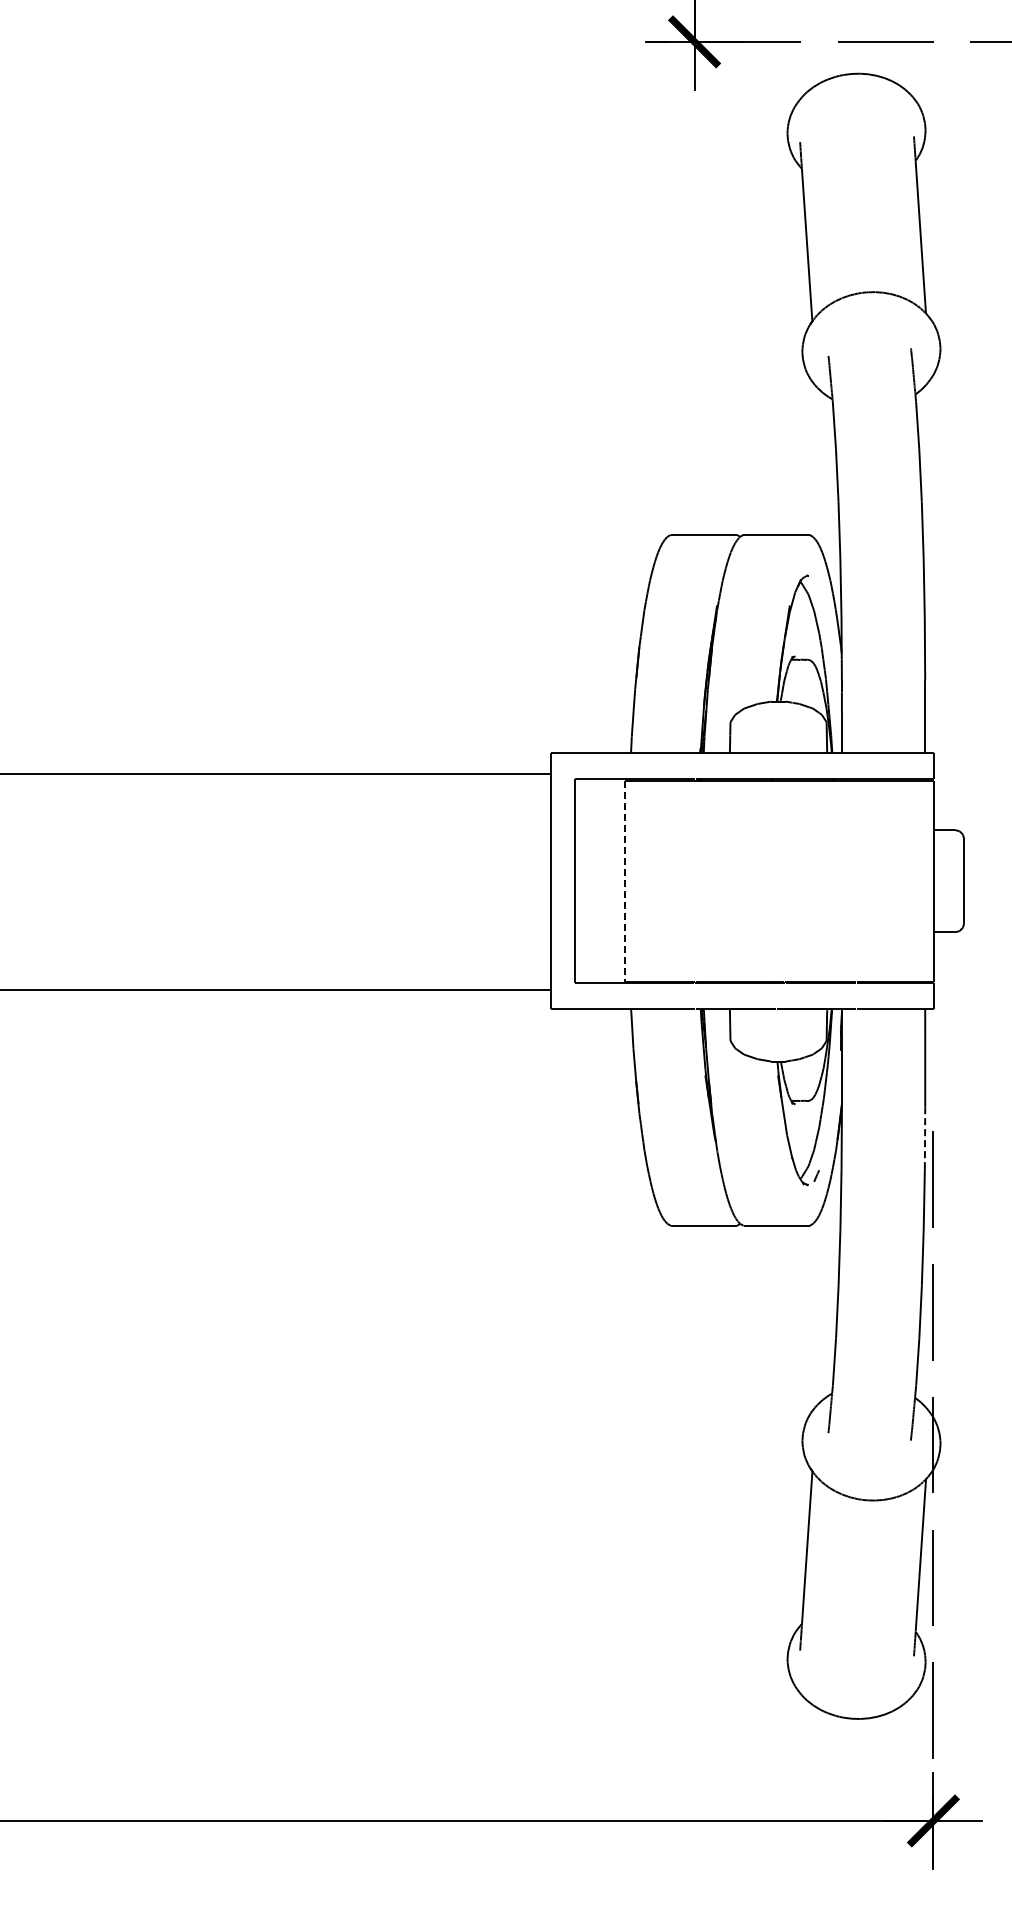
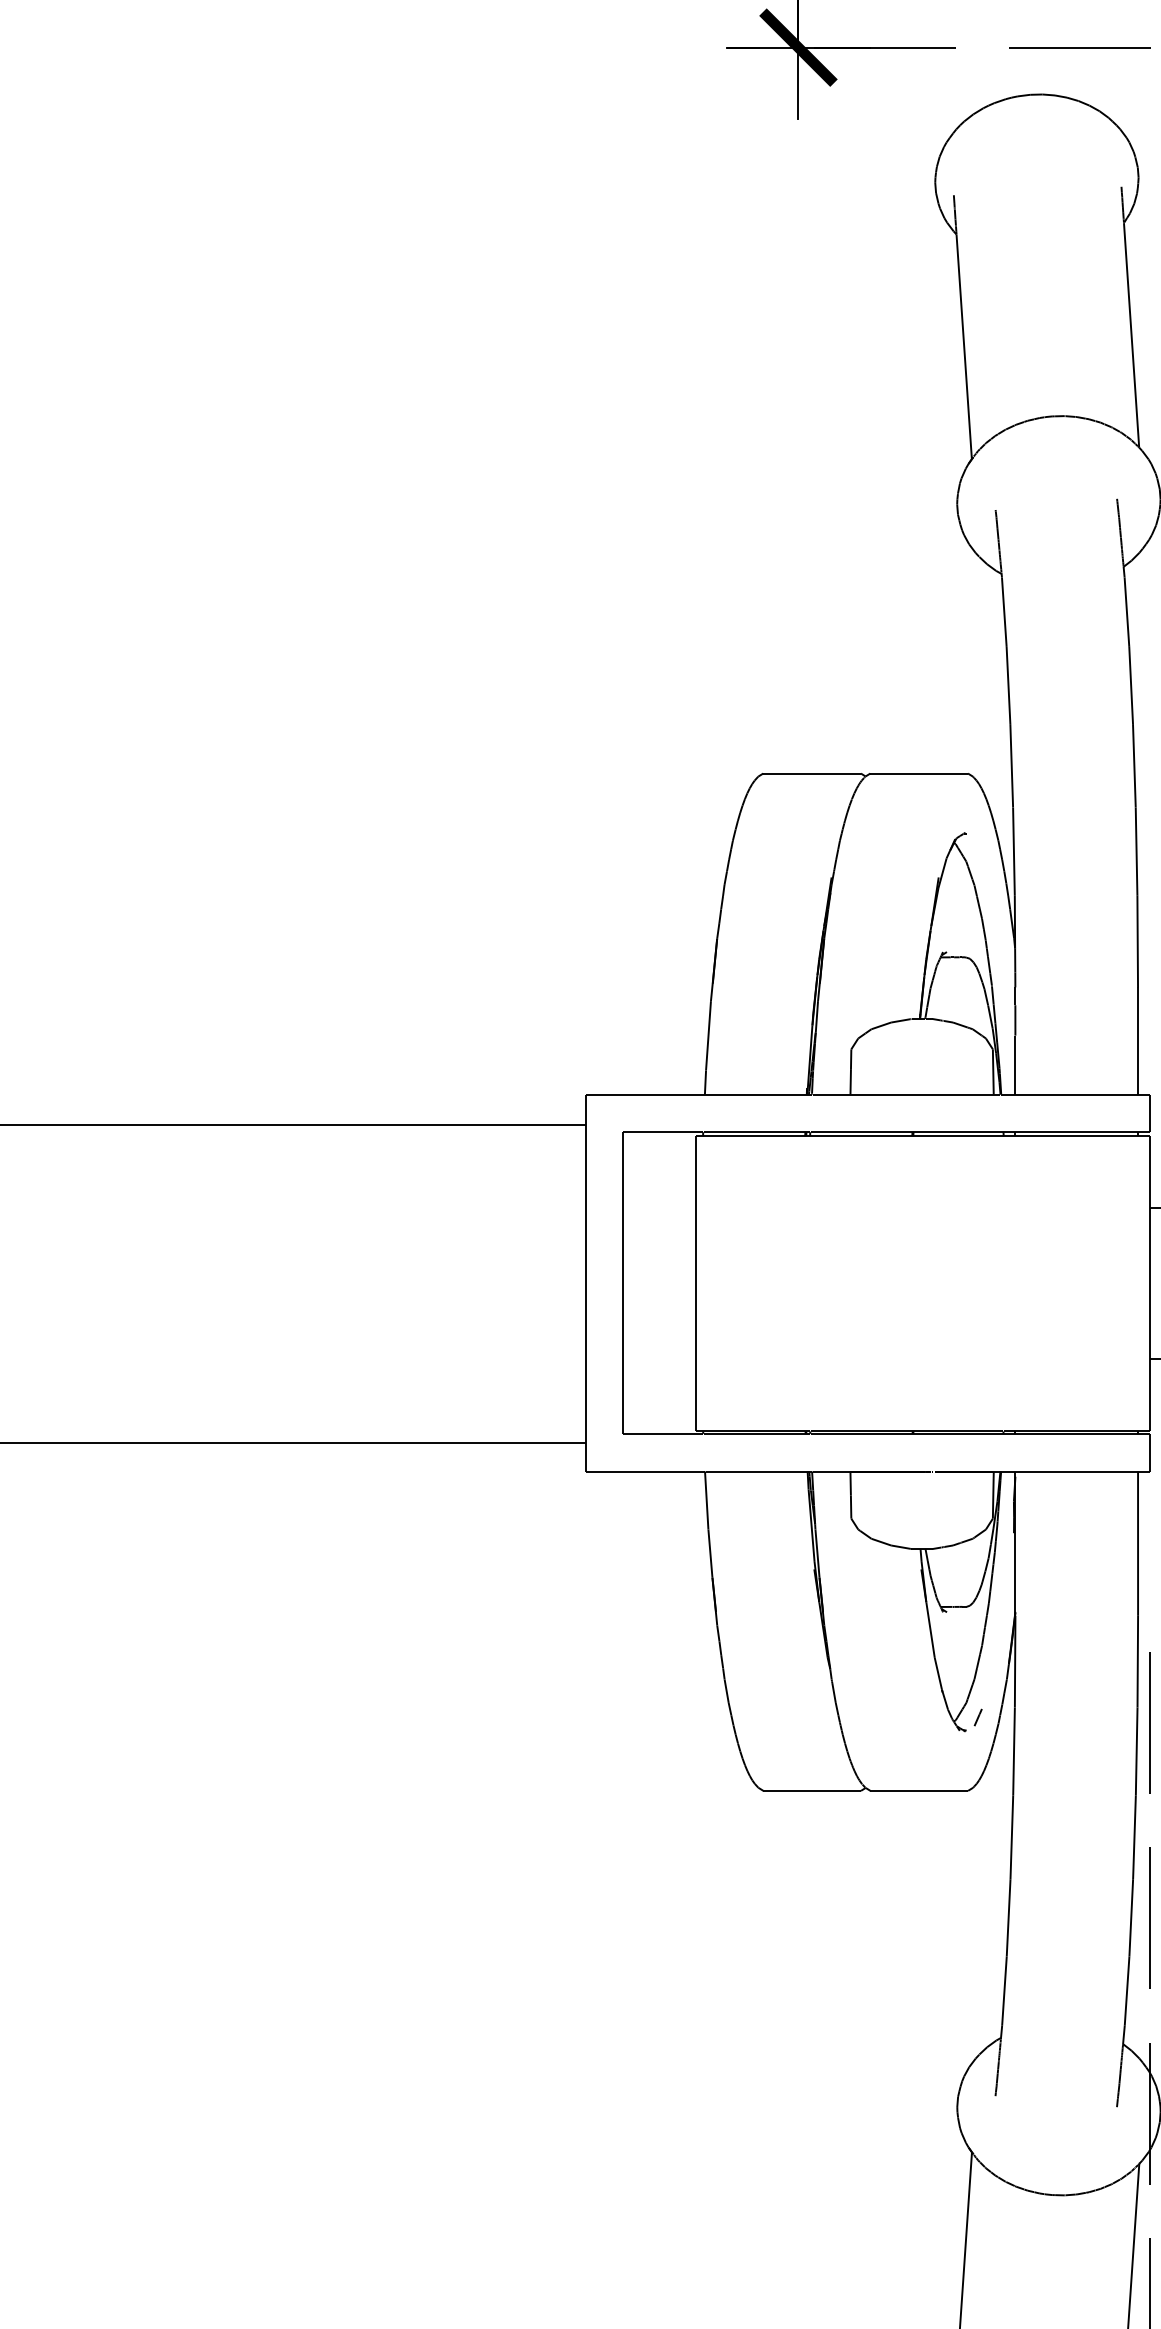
line: (624, 881) -> (695, 1283), dashed -> solid
line: (925, 1137) -> (1138, 1660), dashed -> solid

